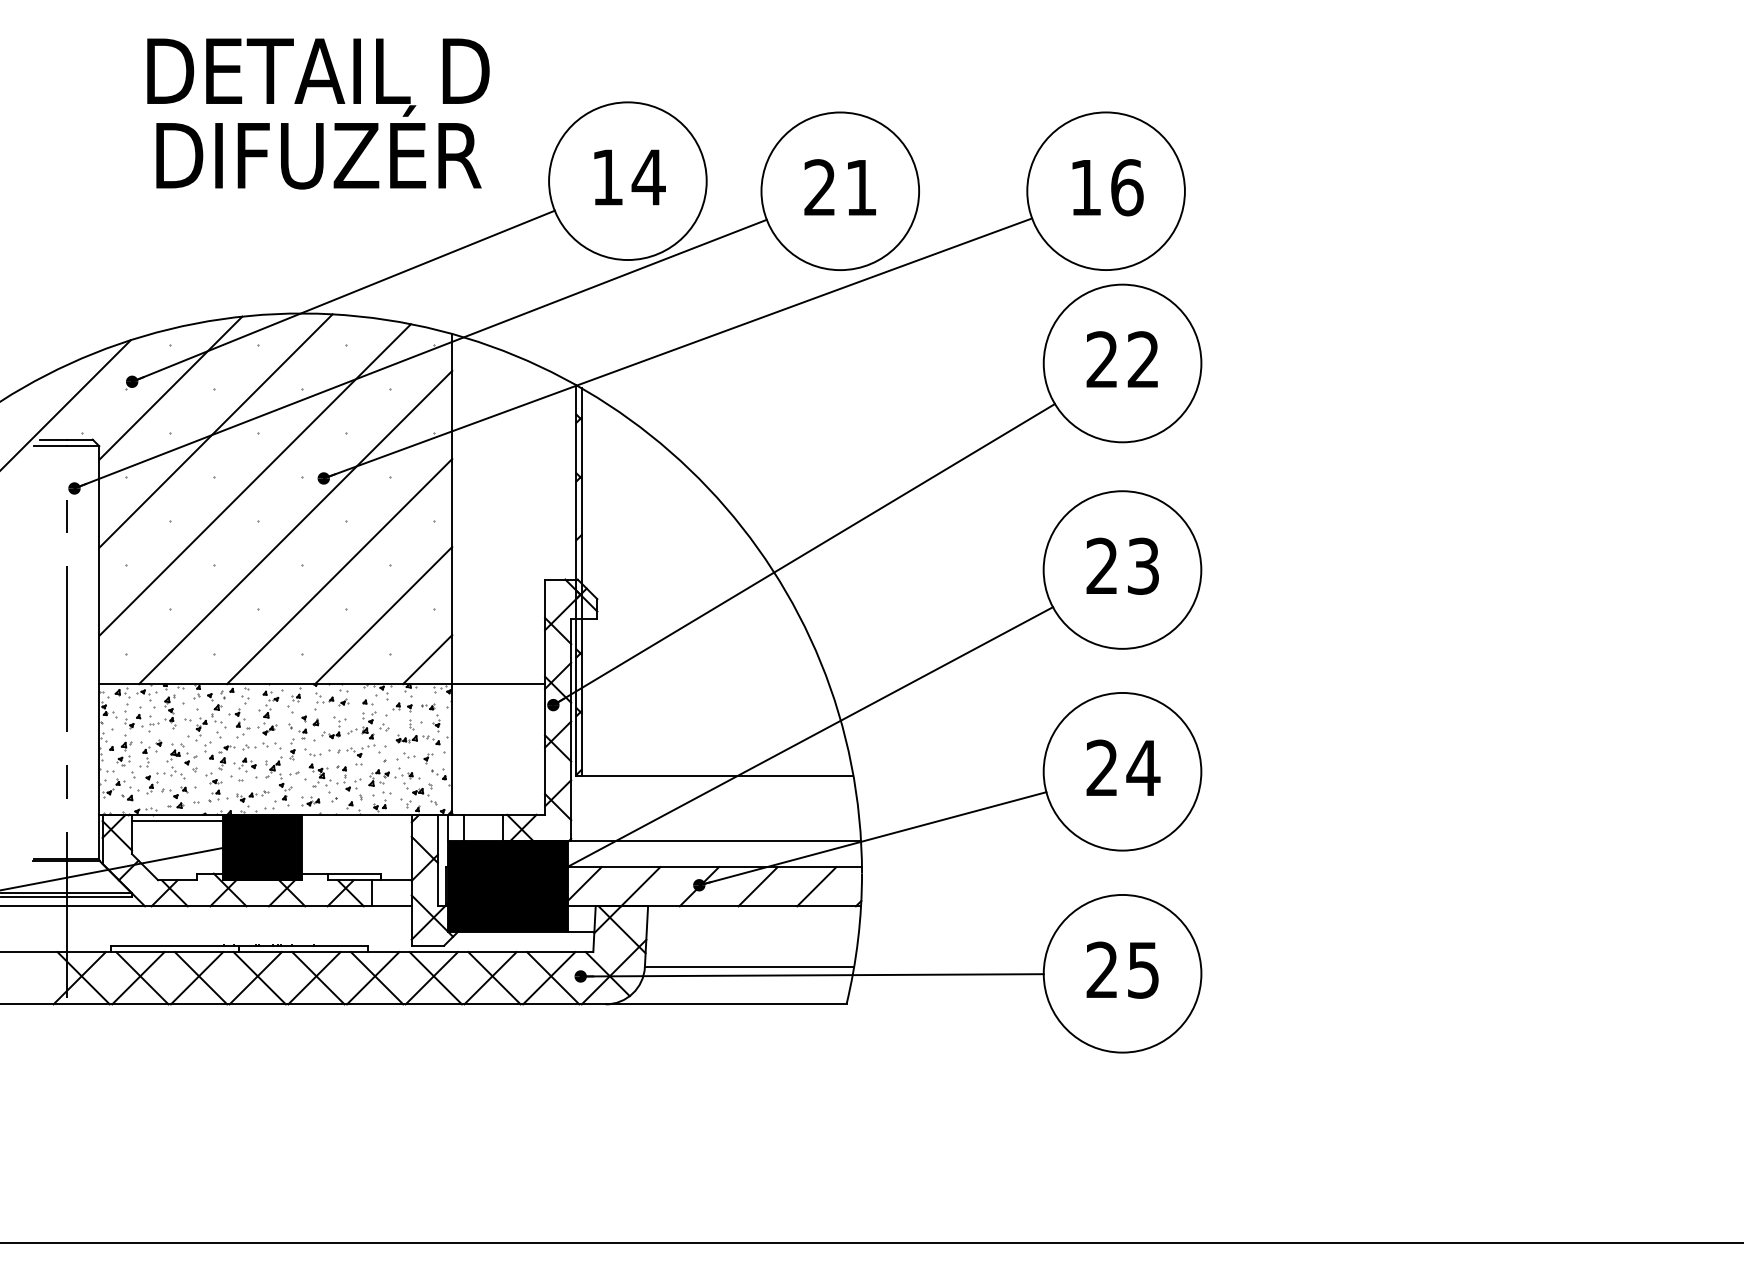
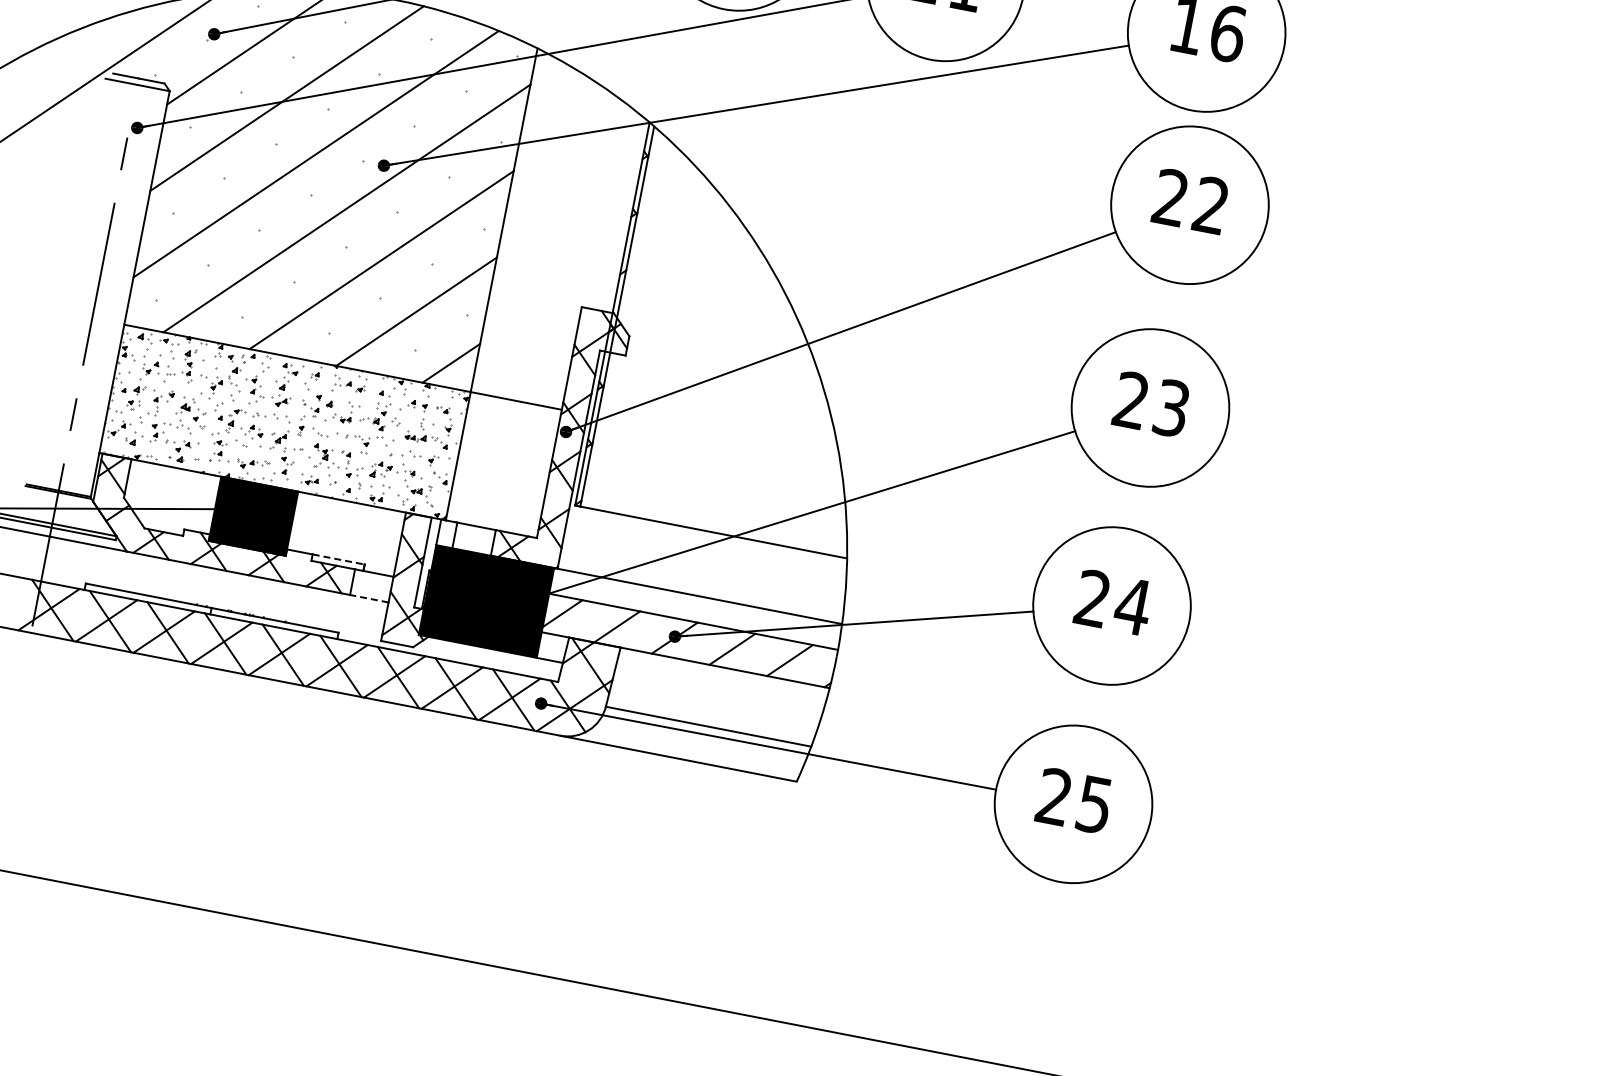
line: (177, 821) -> (174, 474), removed
line: (354, 873) -> (338, 559), solid -> dashed
line: (392, 906) -> (369, 598), solid -> dashed

